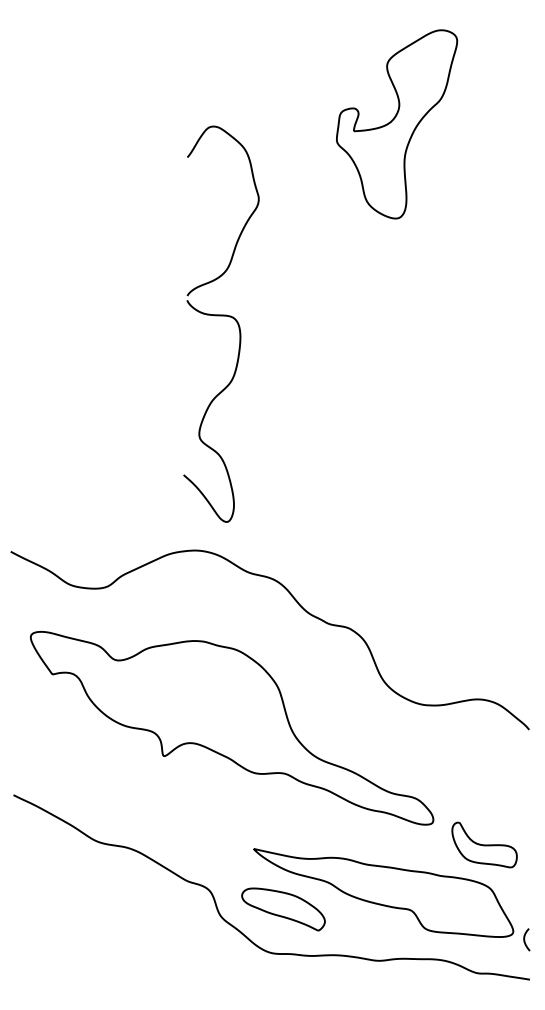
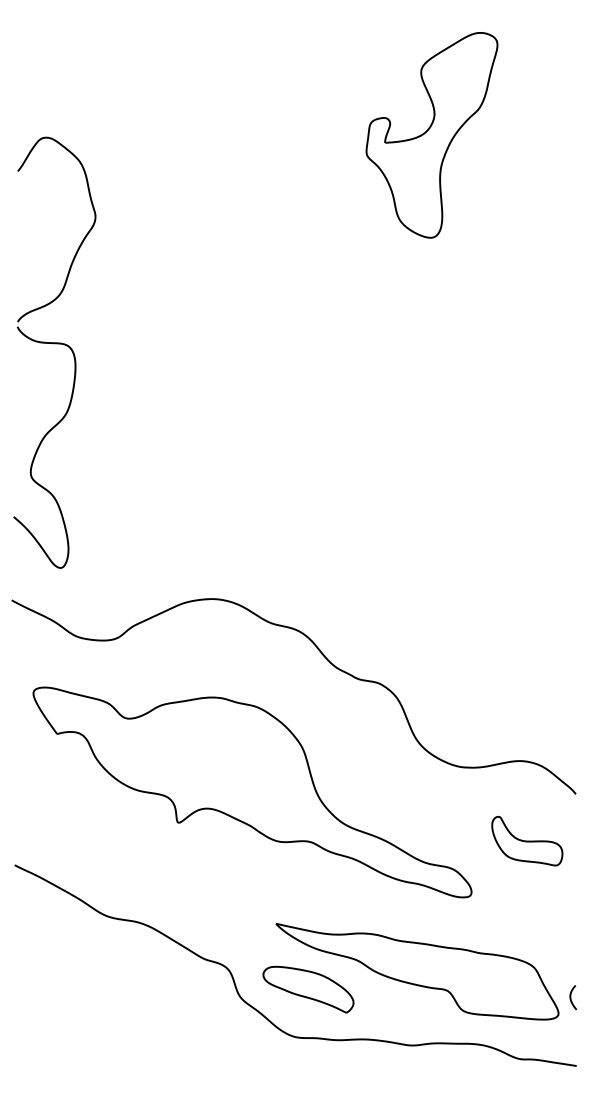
part: (221, 316) -> (54, 344), moved
part: (484, 844) -> (527, 840), moved
curve: (525, 940) -> (571, 998), moved

